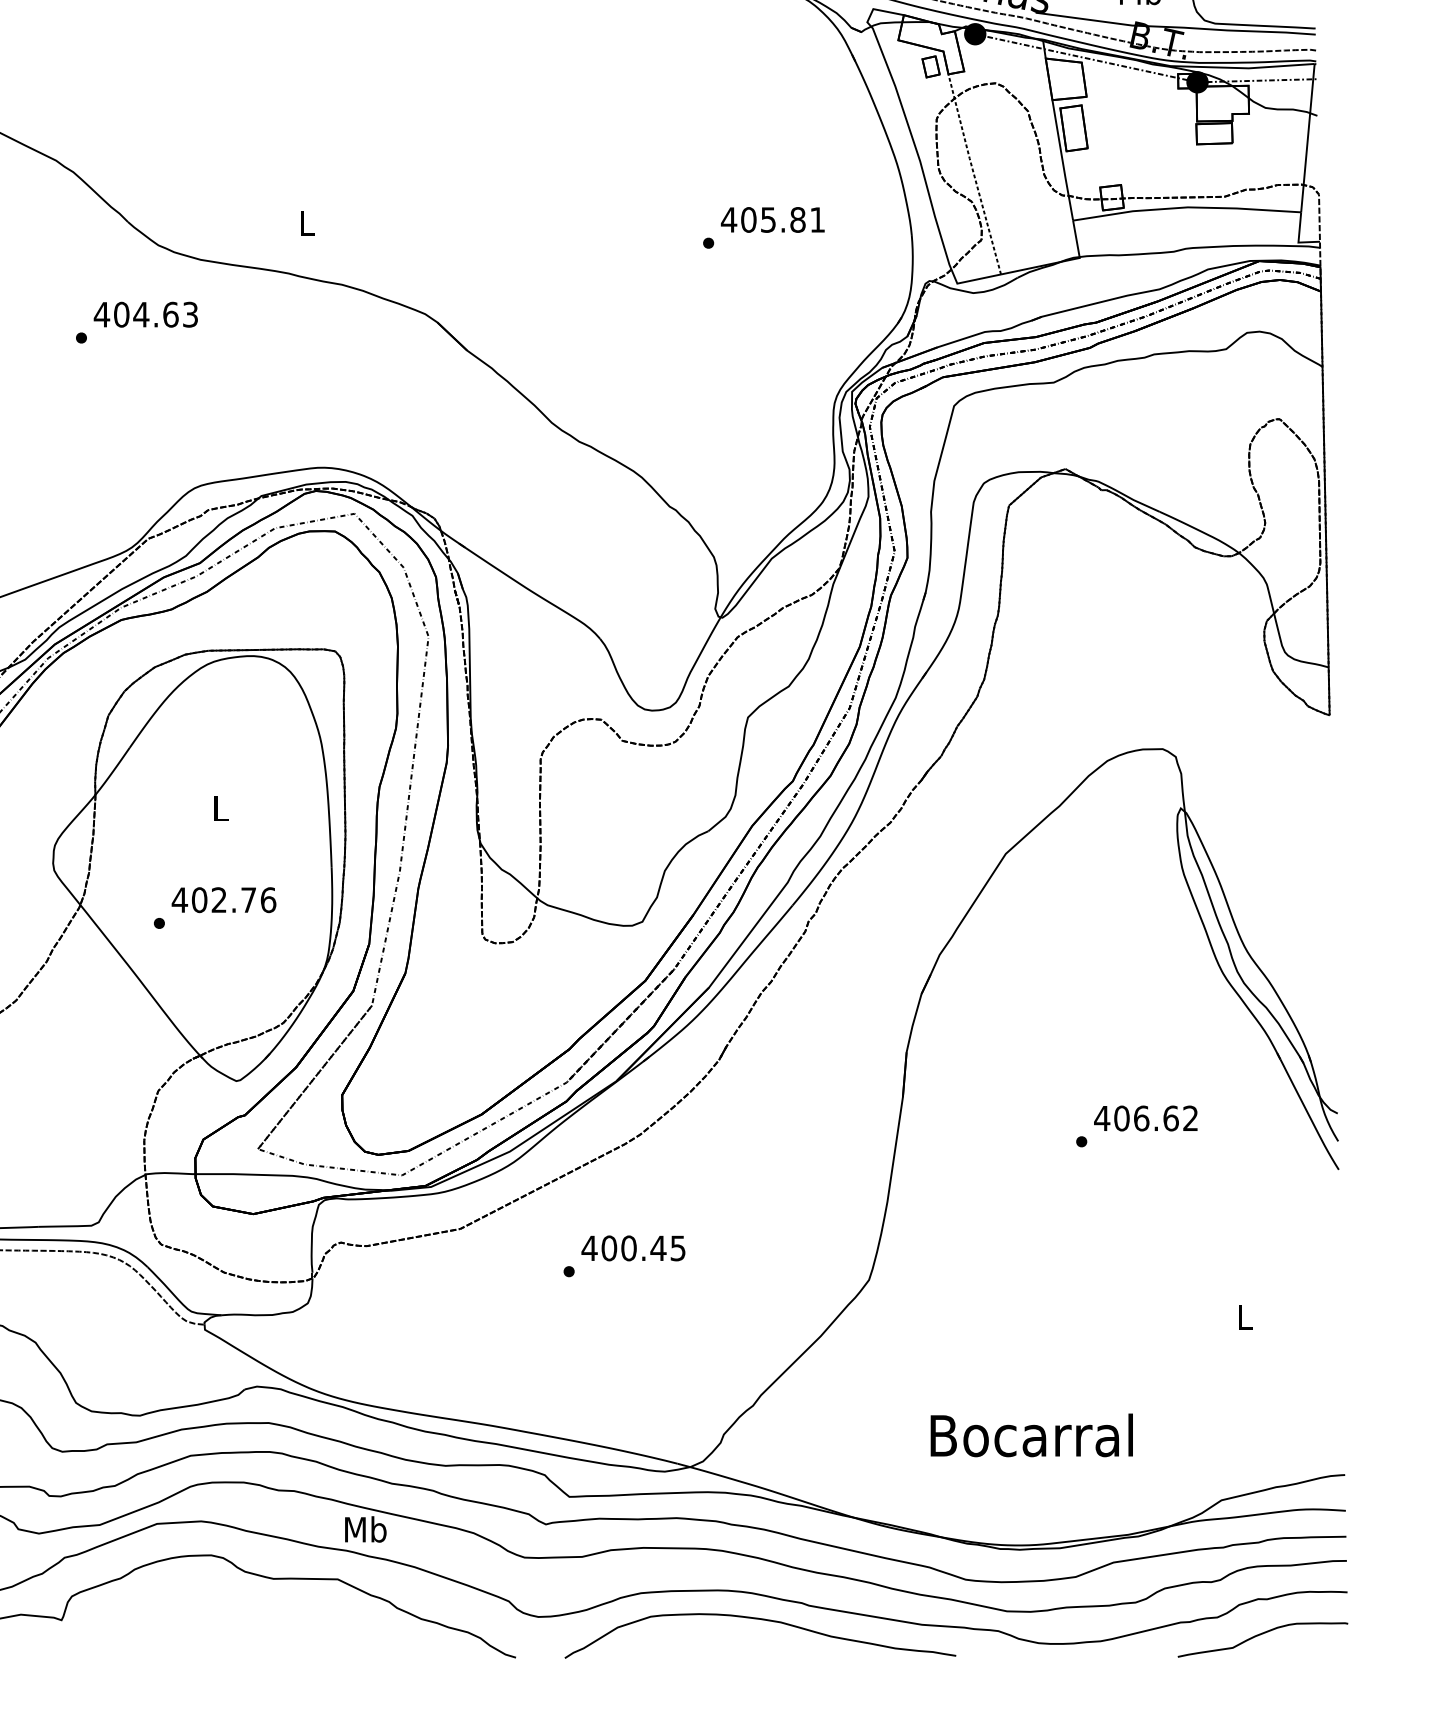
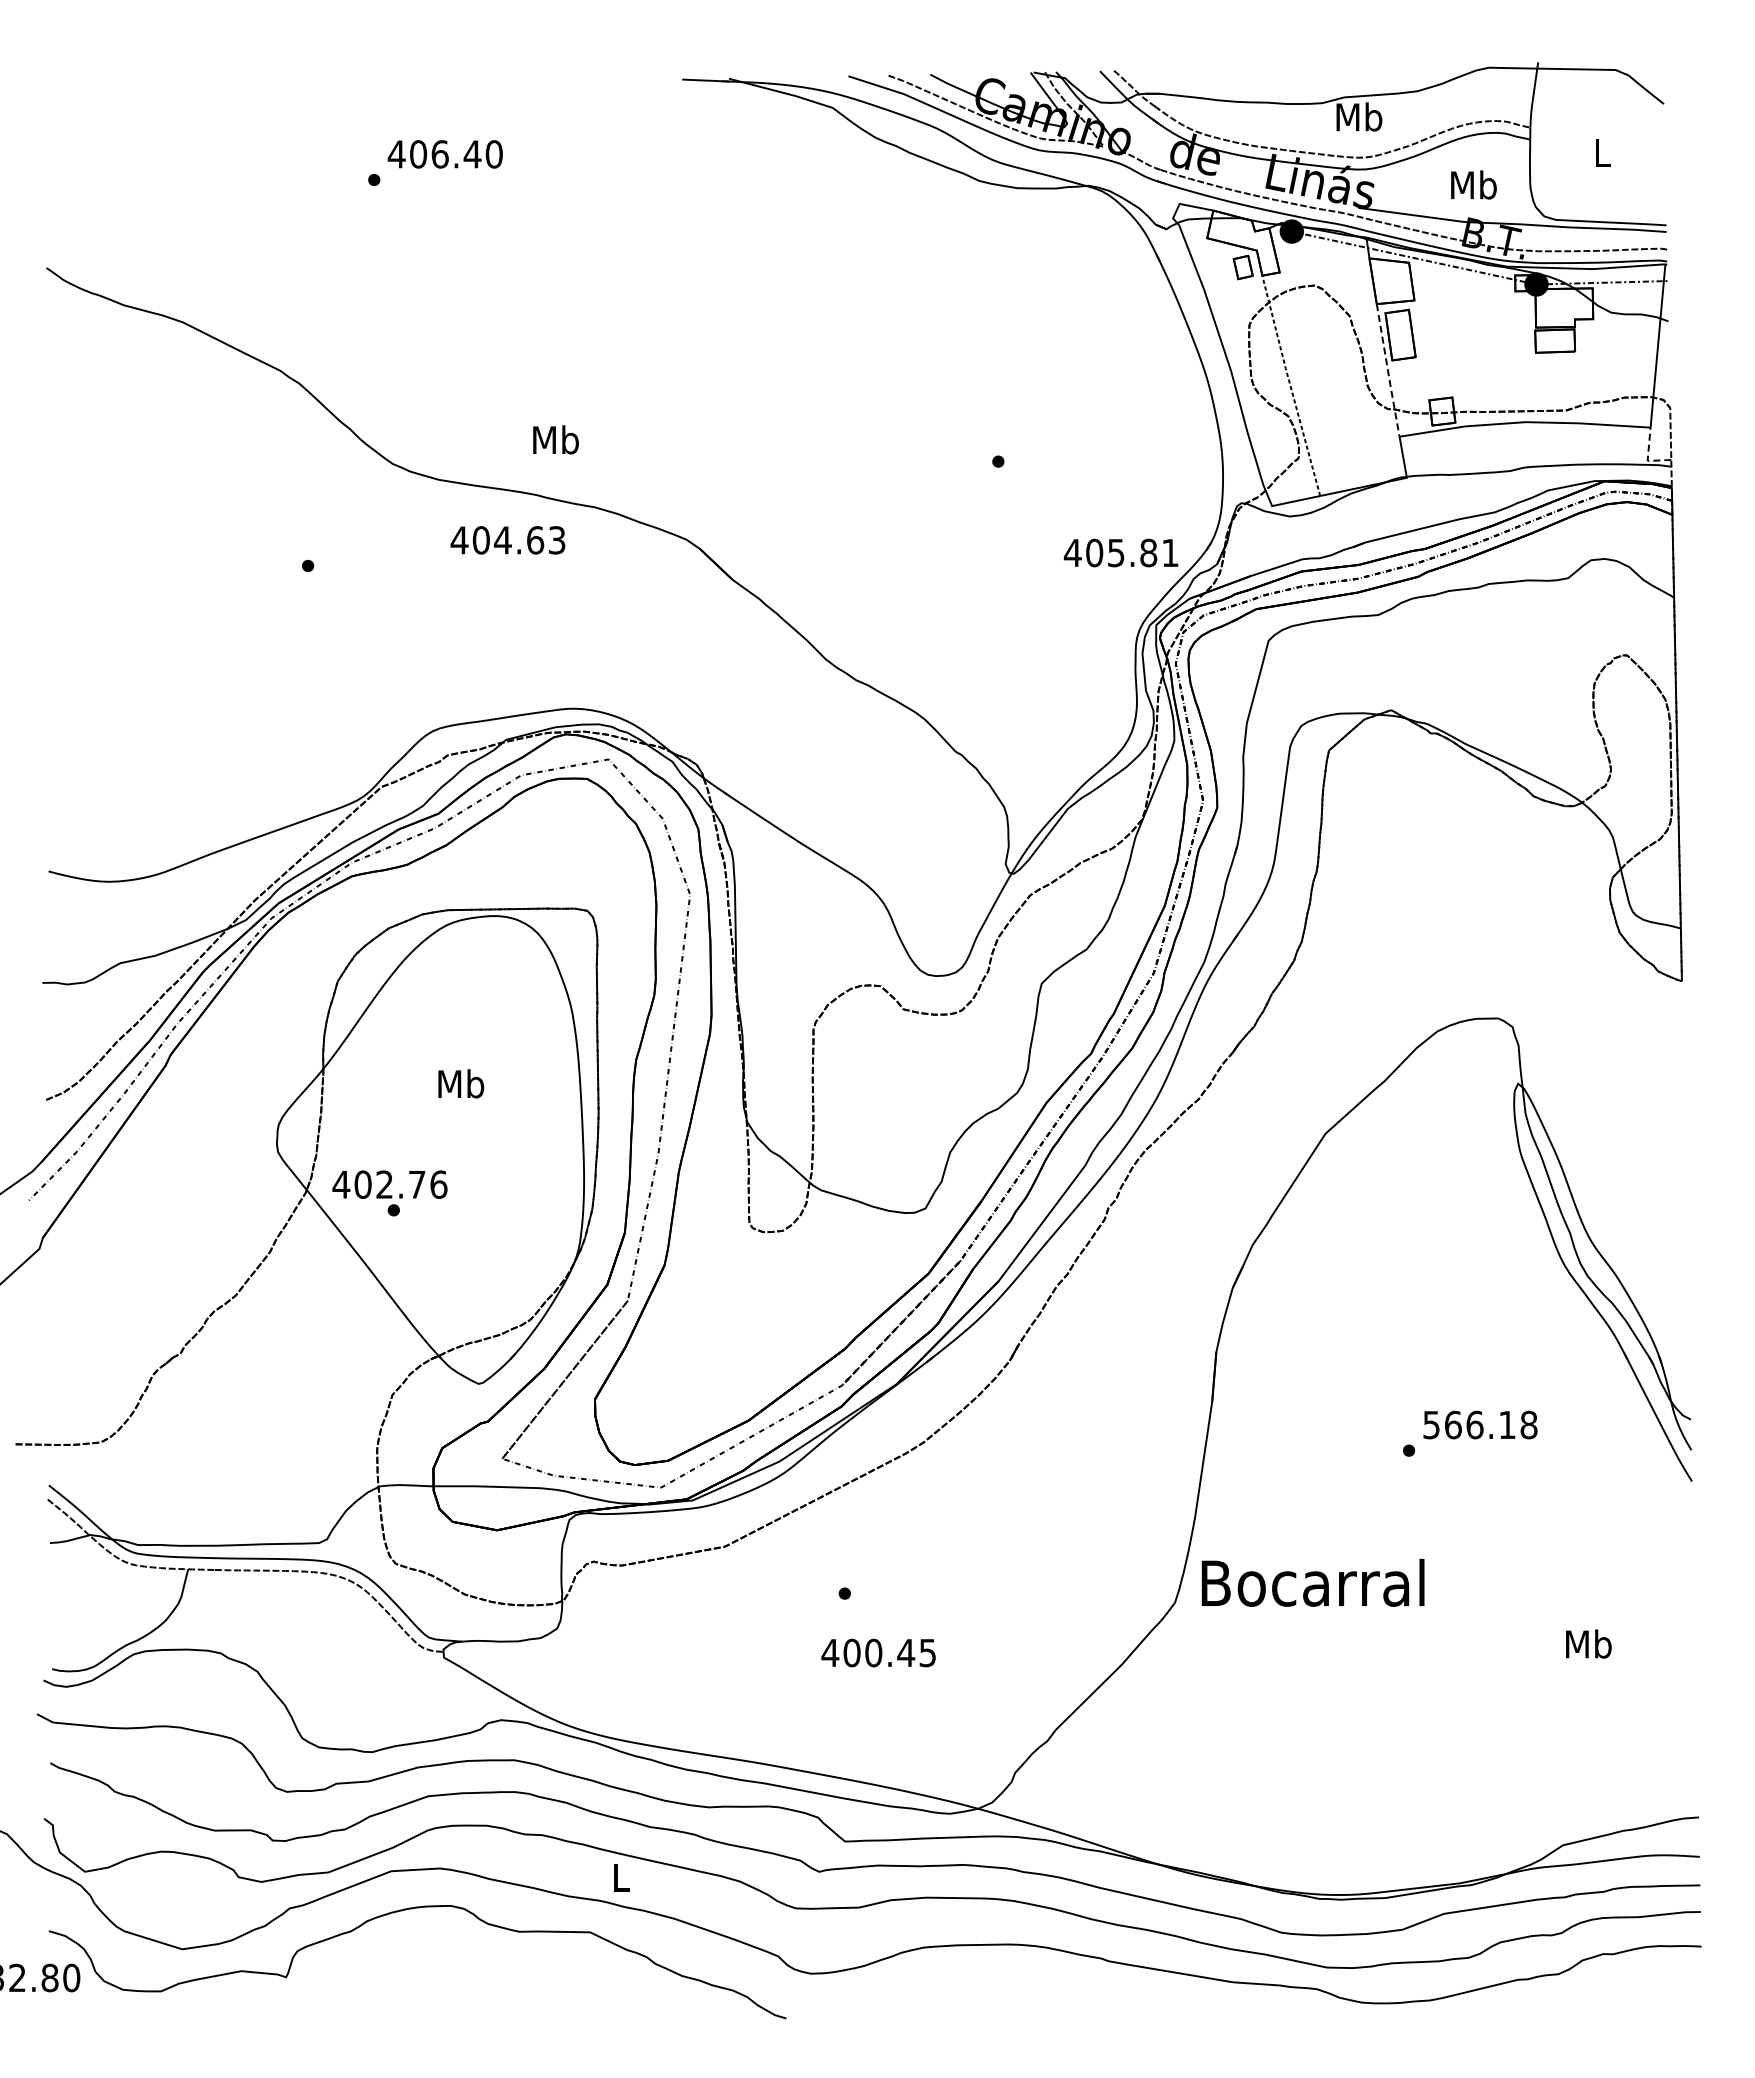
line: (1063, 161) -> (1388, 371), solid -> dashed
text: (772, 219) -> (1120, 552), moved
text: (306, 223) -> (555, 439), L -> Mb
line: (1299, 238) -> (1648, 456), solid -> dashed
text: (145, 314) -> (507, 540), moved
text: (220, 808) -> (461, 1083), L -> Mb
text: (223, 899) -> (389, 1184), moved
text: (1145, 1118) -> (1479, 1424), 406.62 -> 566.18
text: (633, 1247) -> (878, 1652), moved
text: (1244, 1316) -> (1588, 1643), L -> Mb
text: (1031, 1435) -> (1312, 1582), moved
text: (365, 1528) -> (620, 1876), Mb -> L
curve: (762, 1620) -> (1057, 1977), removed
curve: (1262, 1634) -> (1607, 1993), removed

